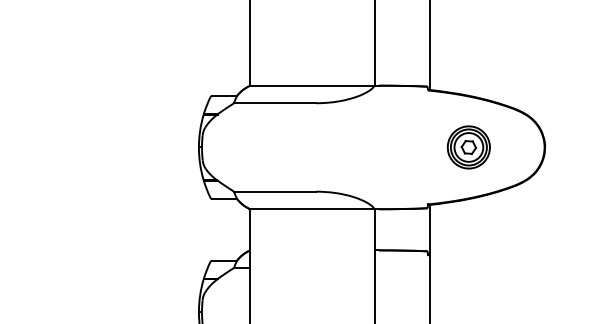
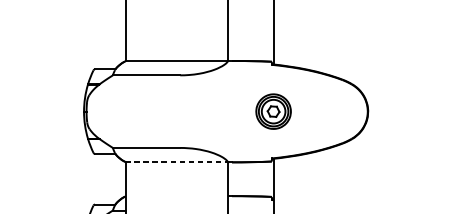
part: (468, 147) -> (273, 111), moved
line: (312, 208) -> (177, 161), solid -> dashed

